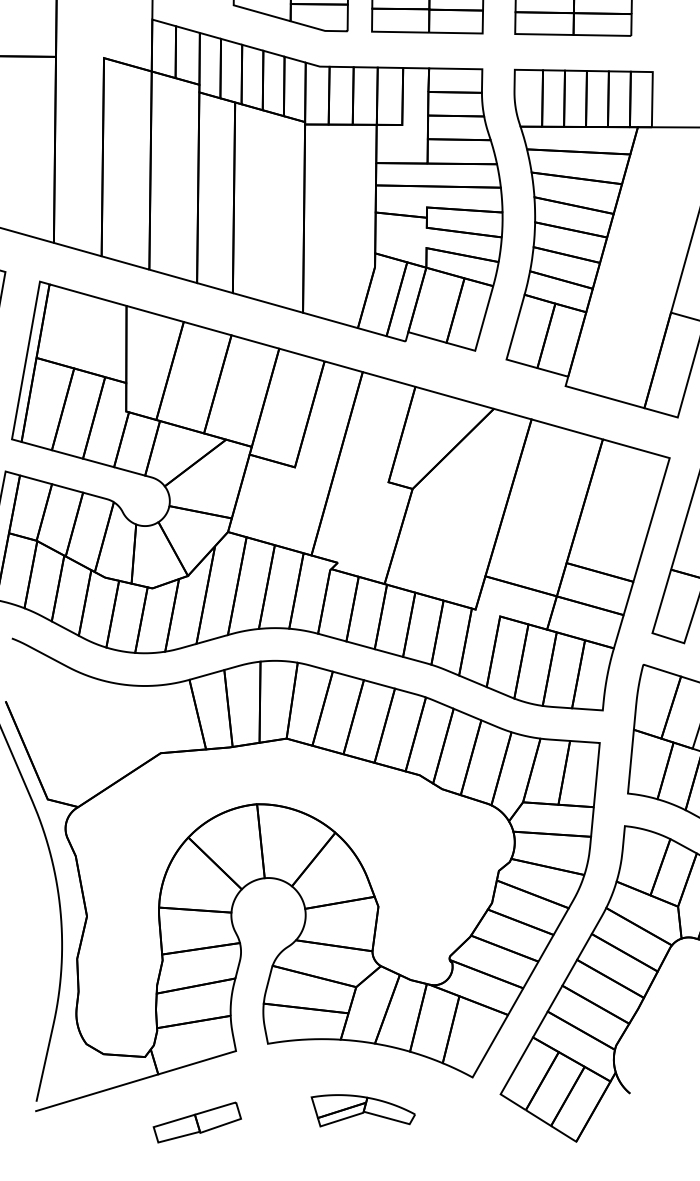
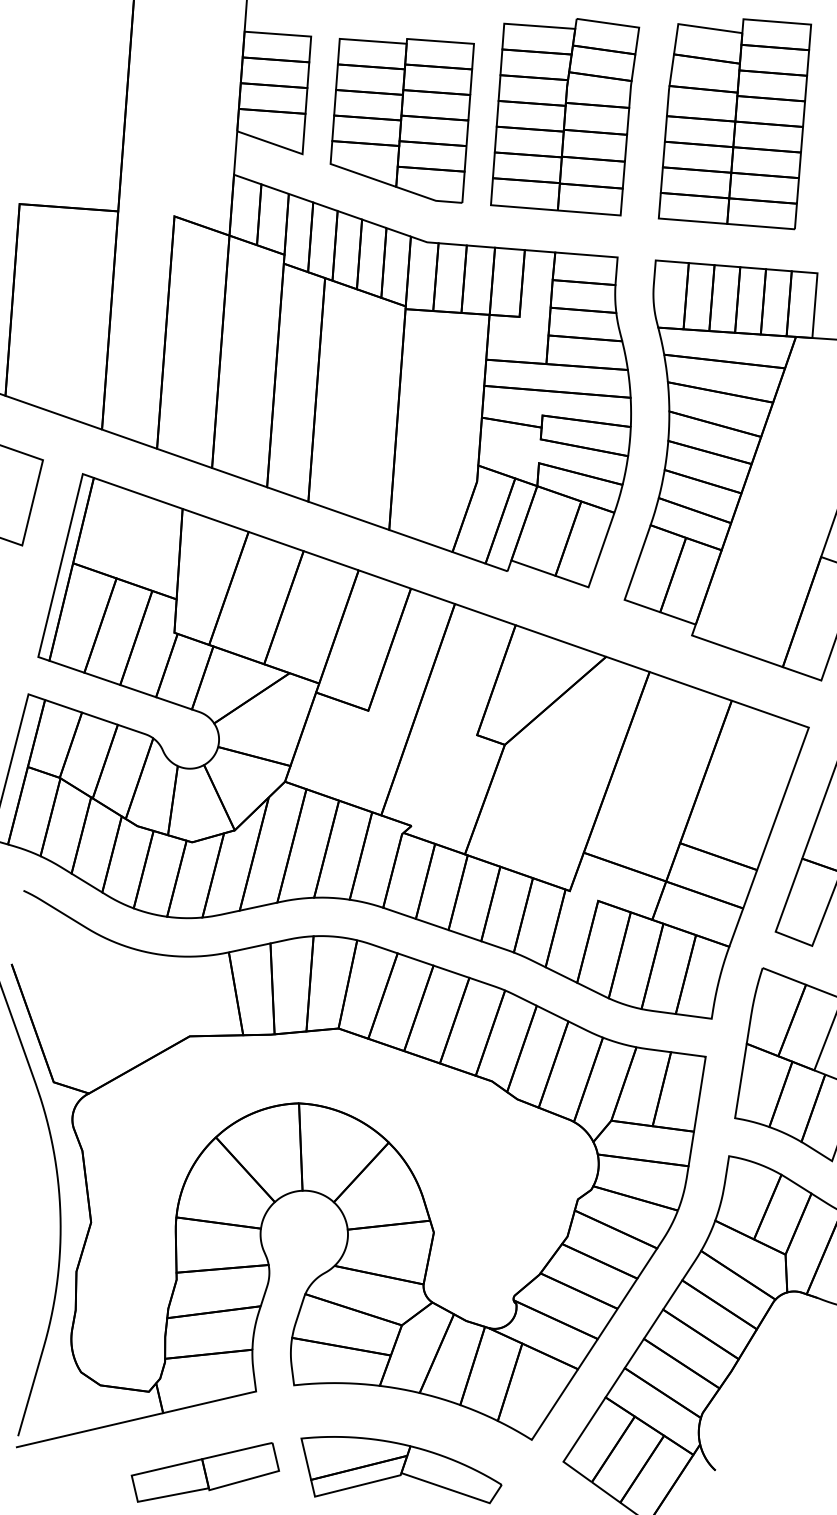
part: (363, 1110) -> (401, 1470), size x1.67
part: (197, 1122) -> (205, 1472), size x1.43

